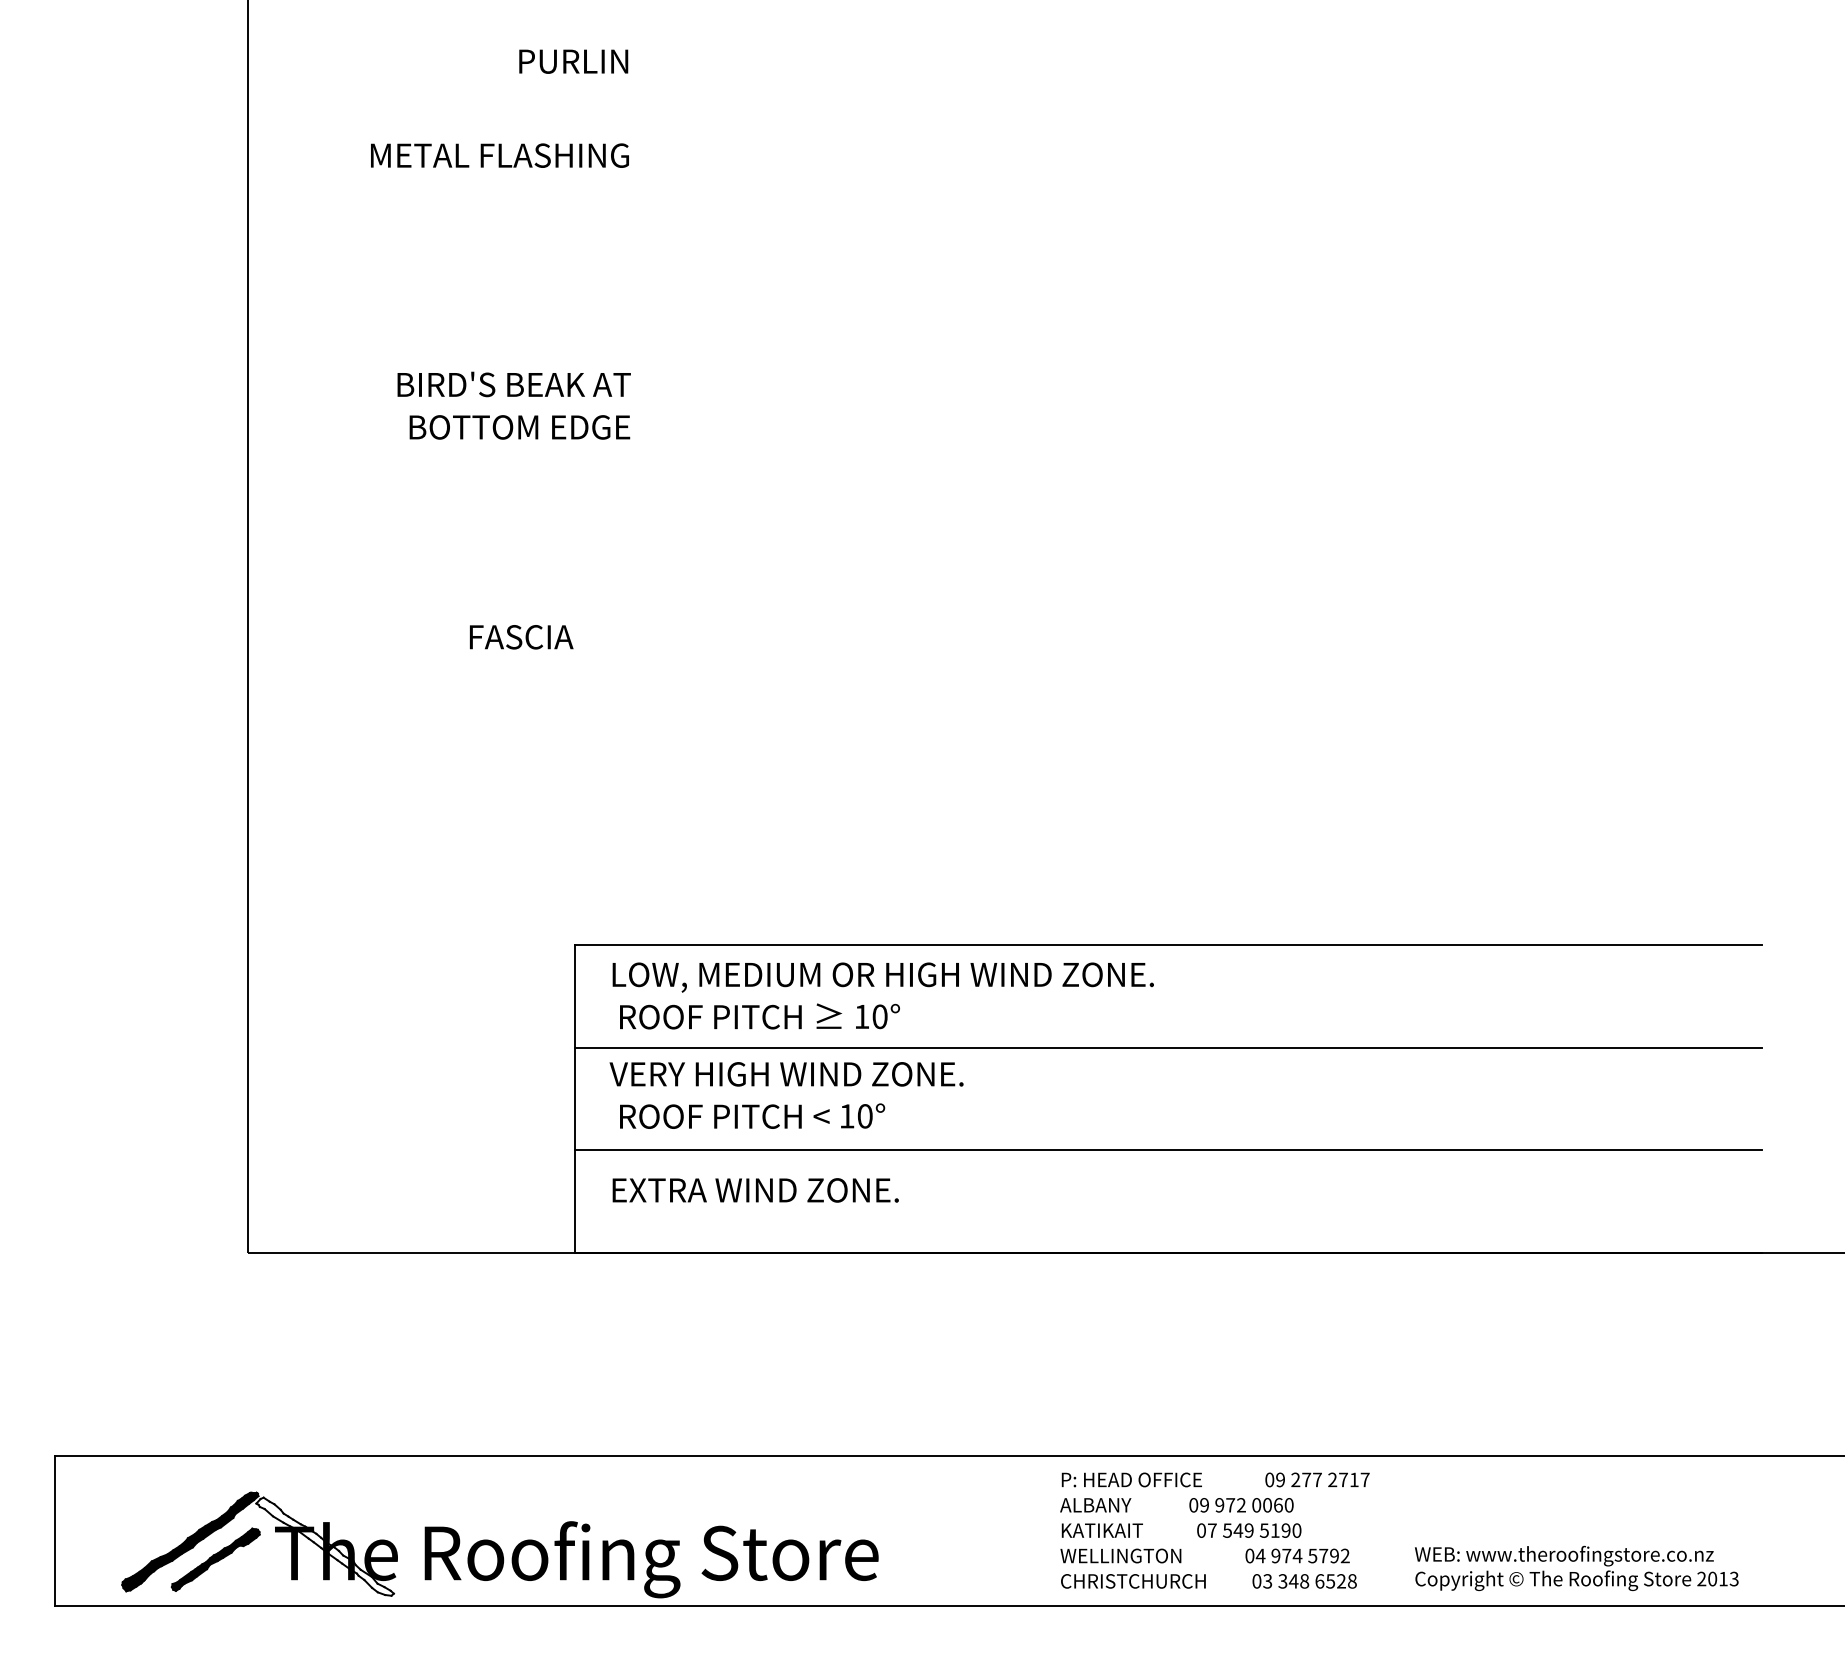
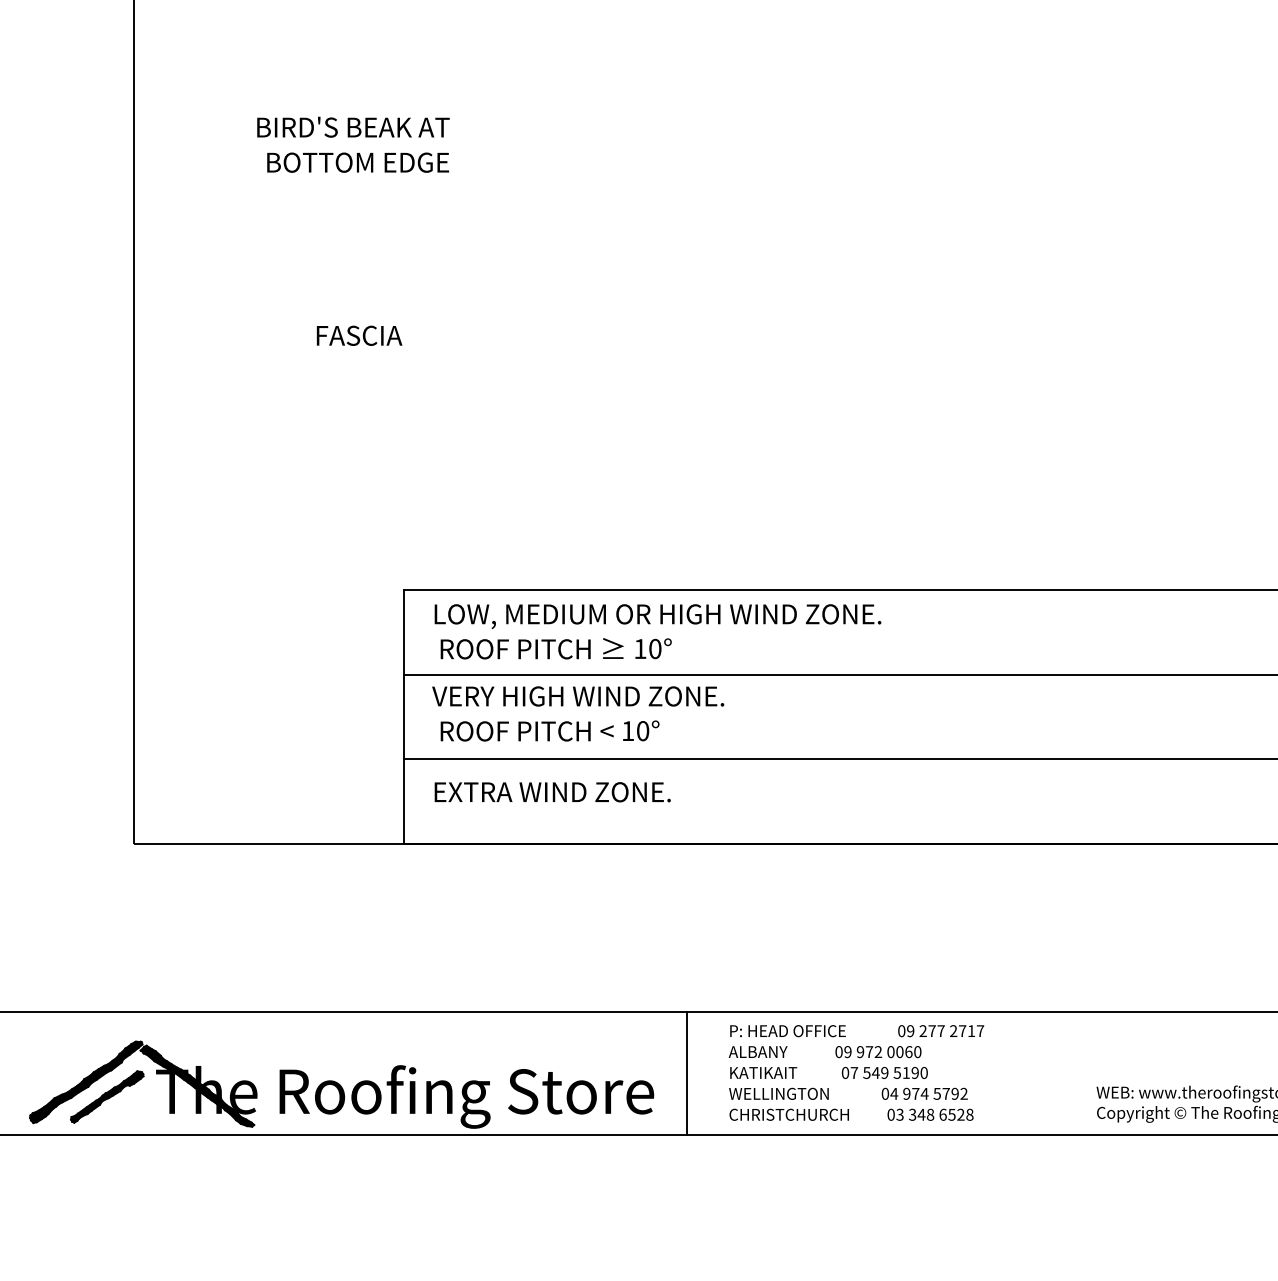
line: (918, 1530) -> (687, 1072), added
text: (1214, 1530) -> (856, 1072), moved
fill: (324, 1546) -> (196, 1086), added

